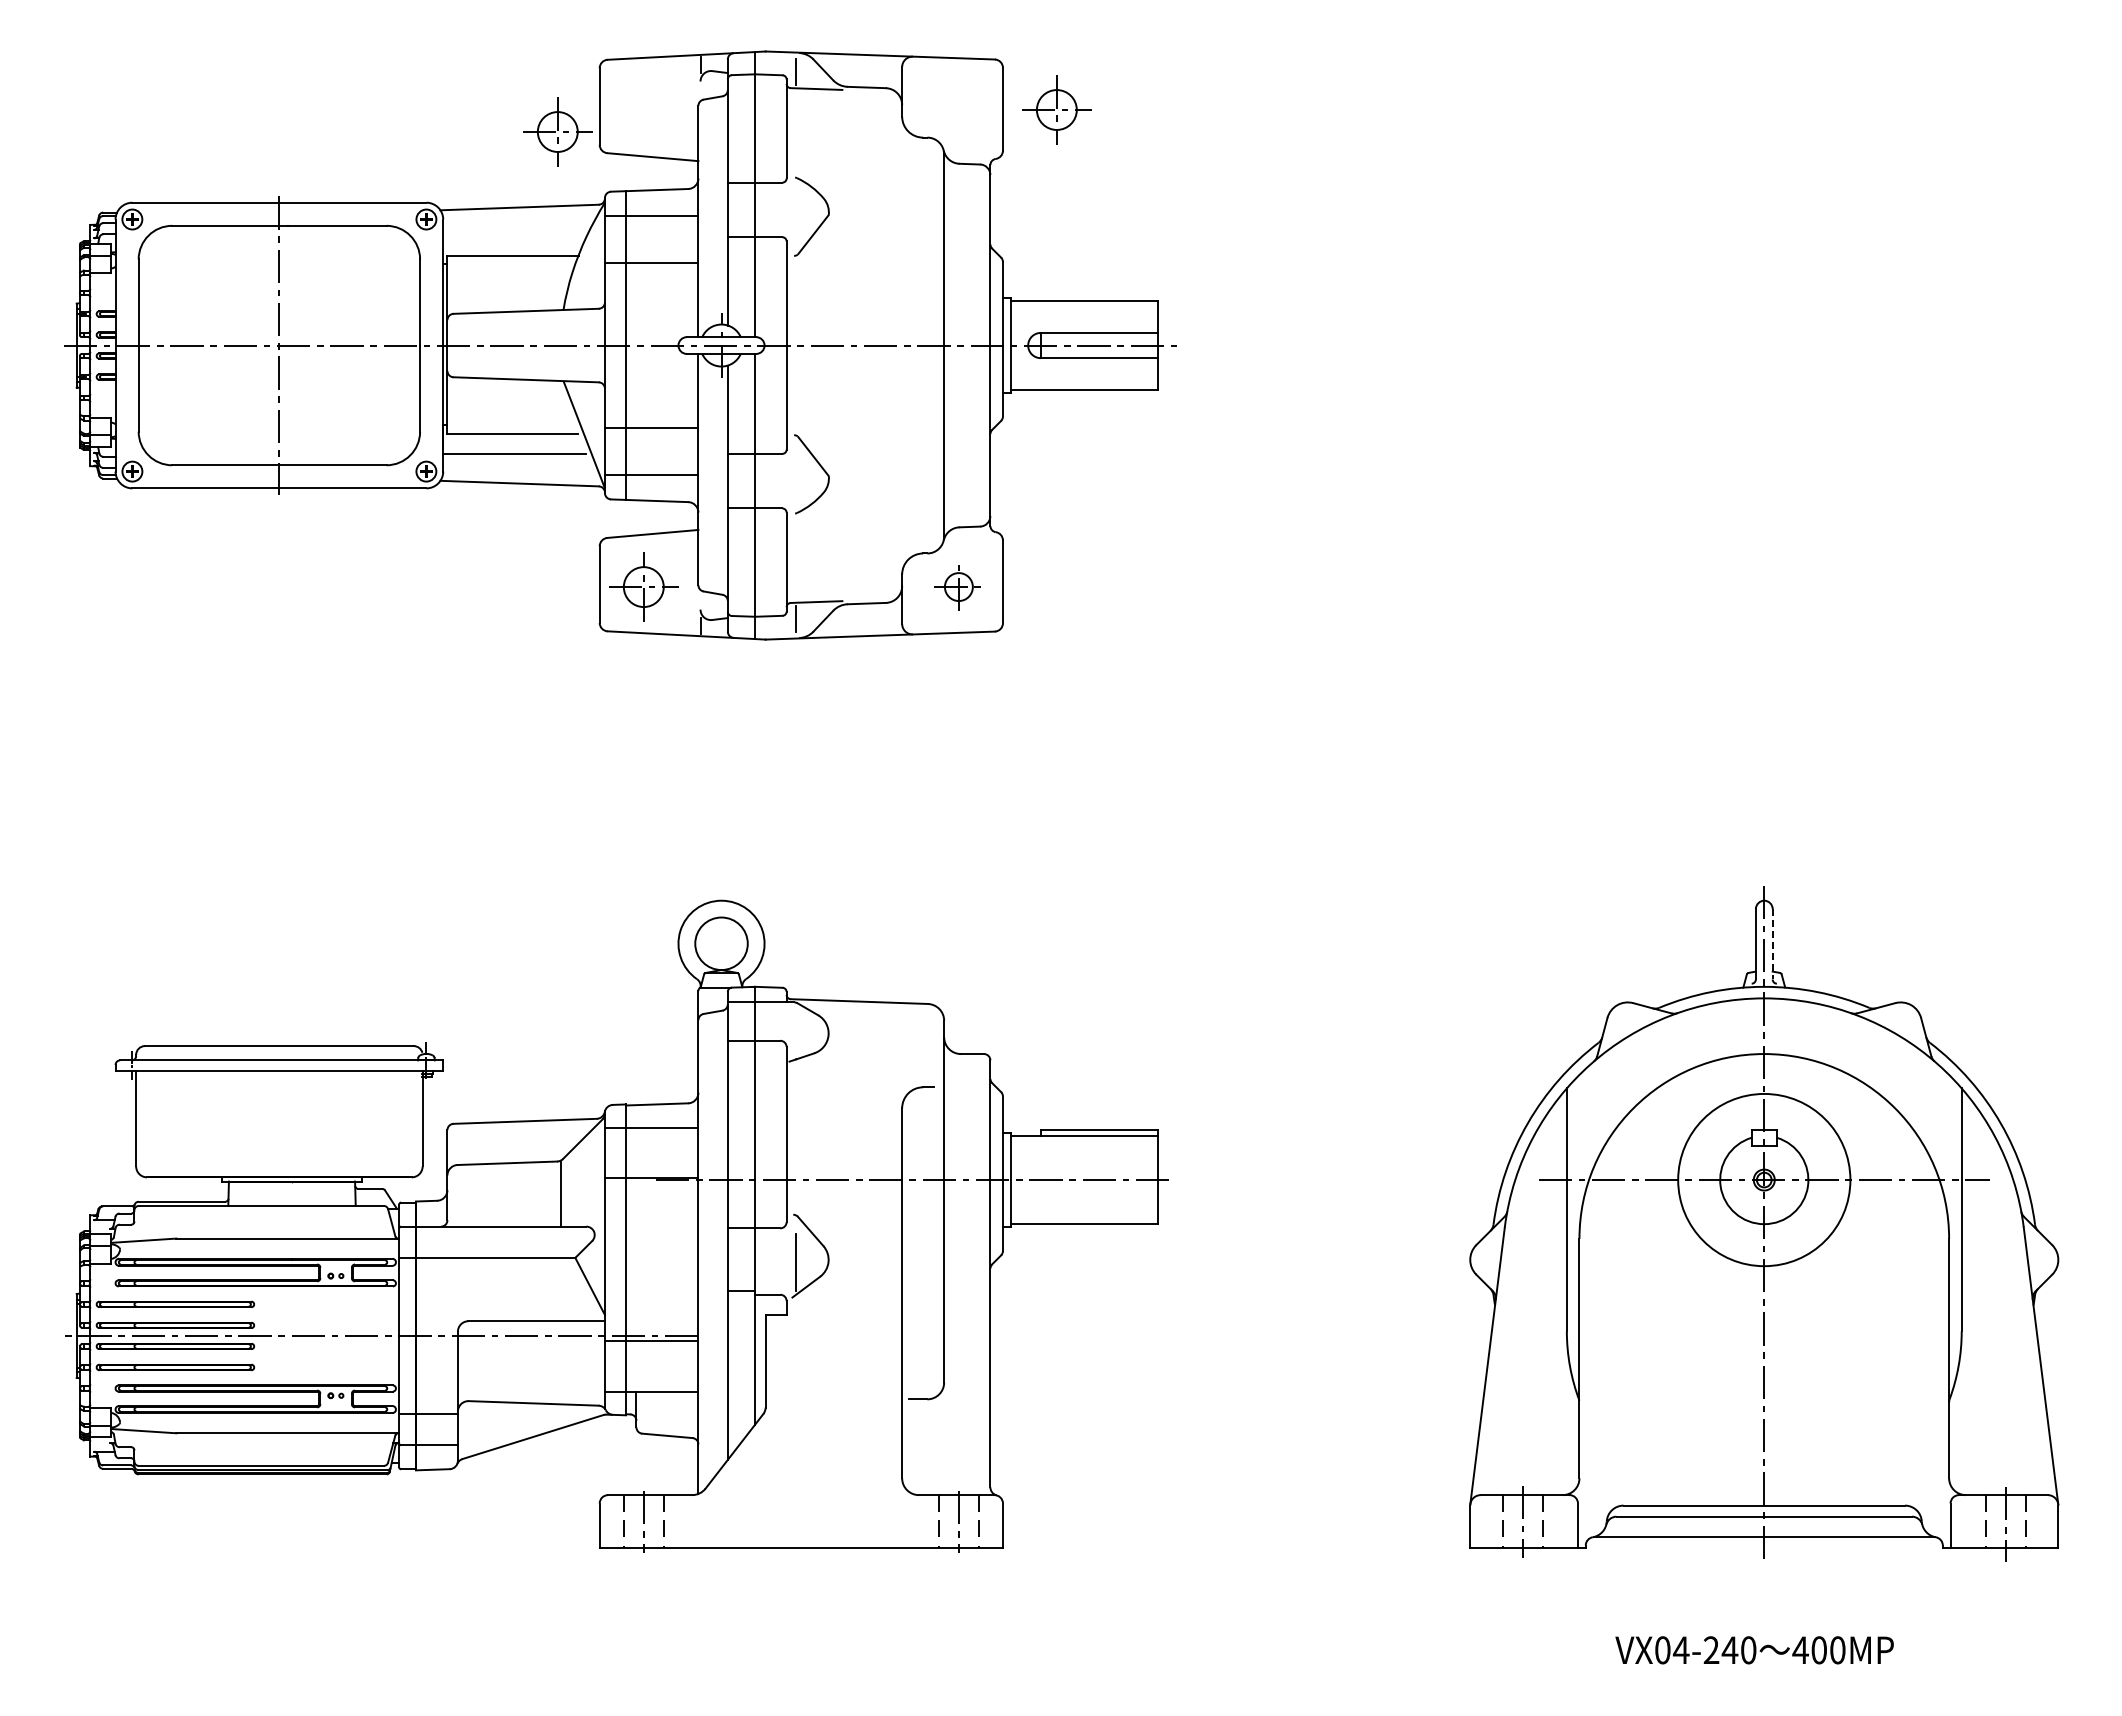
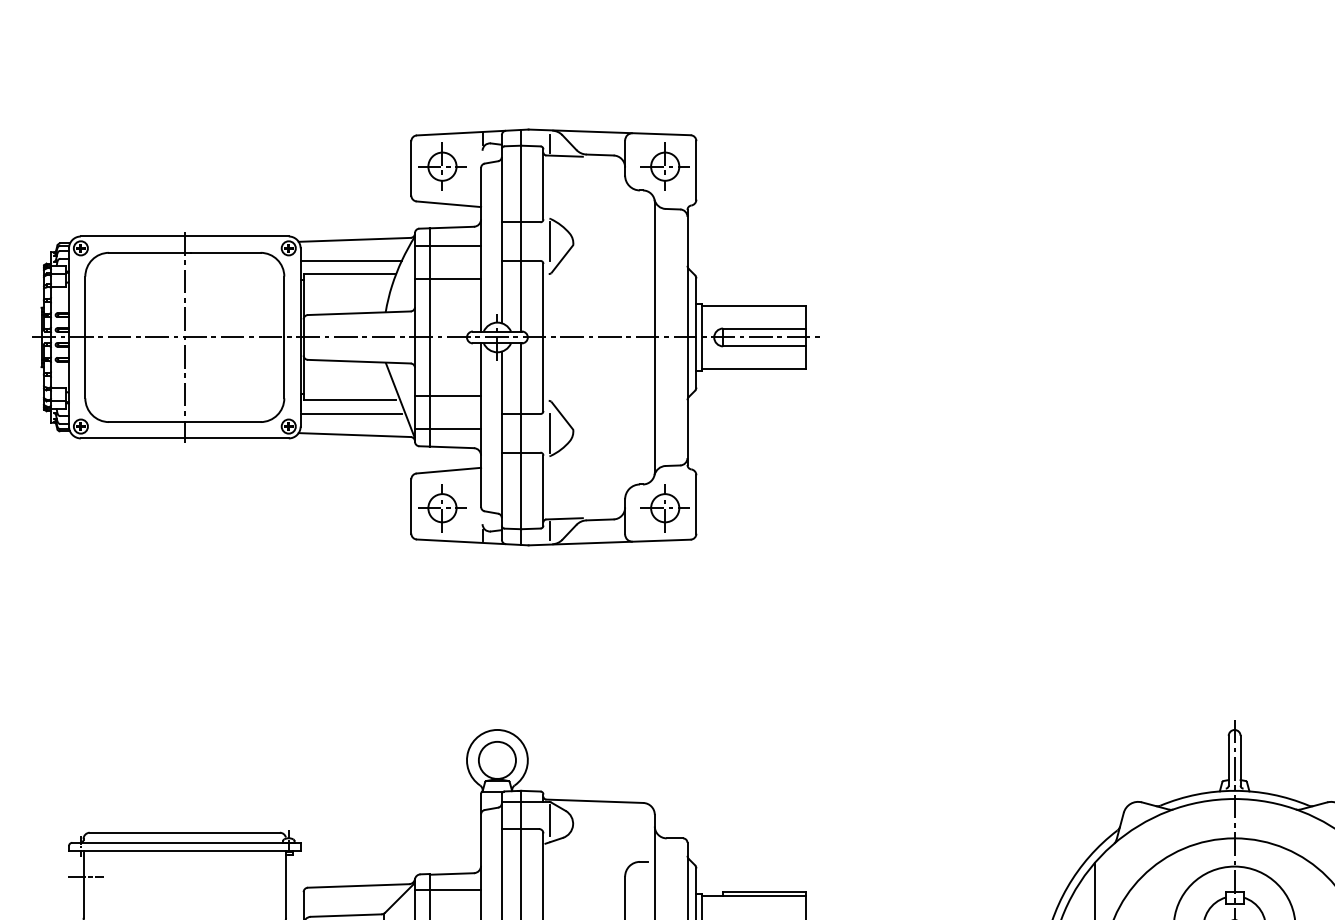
part: (1056, 109) -> (664, 166), moved
part: (557, 131) -> (442, 166), moved
line: (796, 209) -> (550, 241), added
line: (514, 237) -> (351, 261), added
line: (796, 480) -> (550, 432), added
part: (958, 586) -> (664, 507), size x1.43
line: (1772, 944) -> (1240, 760), dashed -> solid
line: (796, 1028) -> (550, 820), added
line: (139, 1108) -> (85, 876), added

